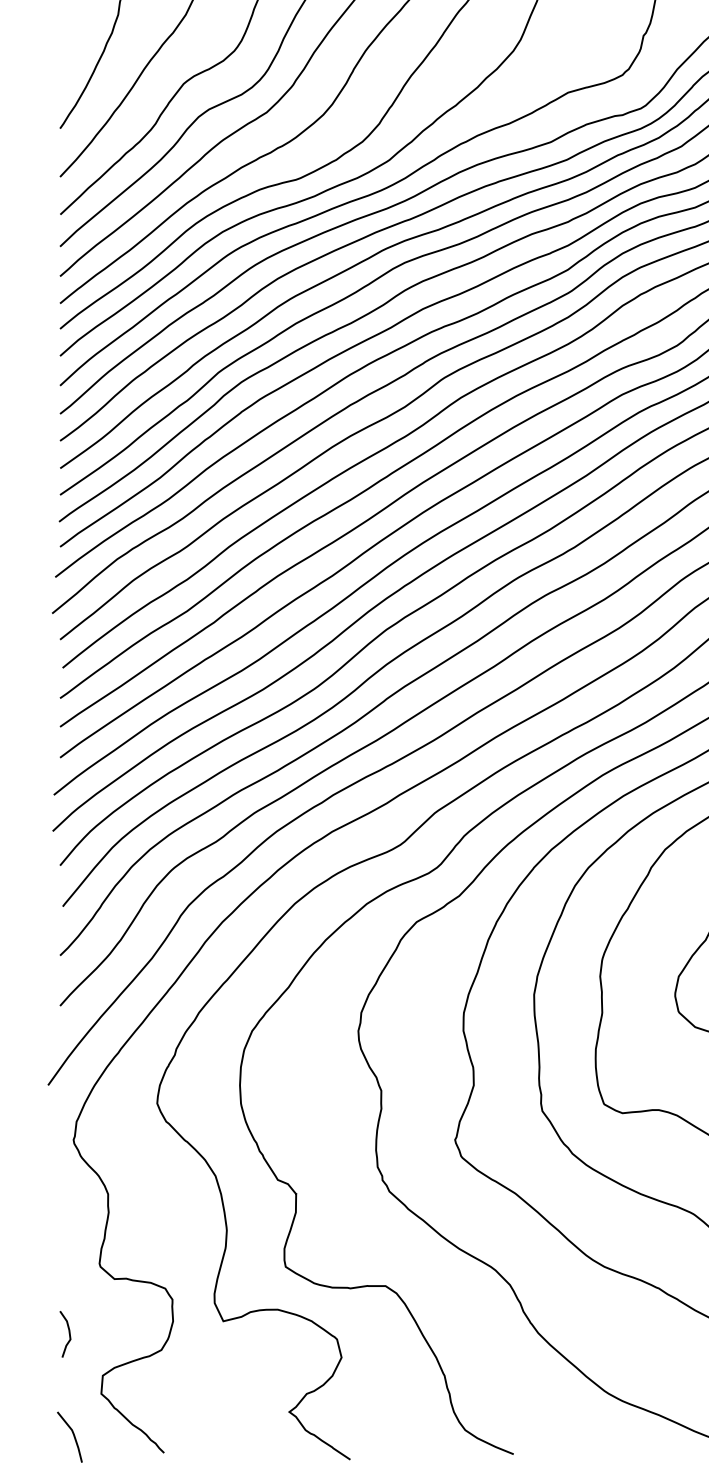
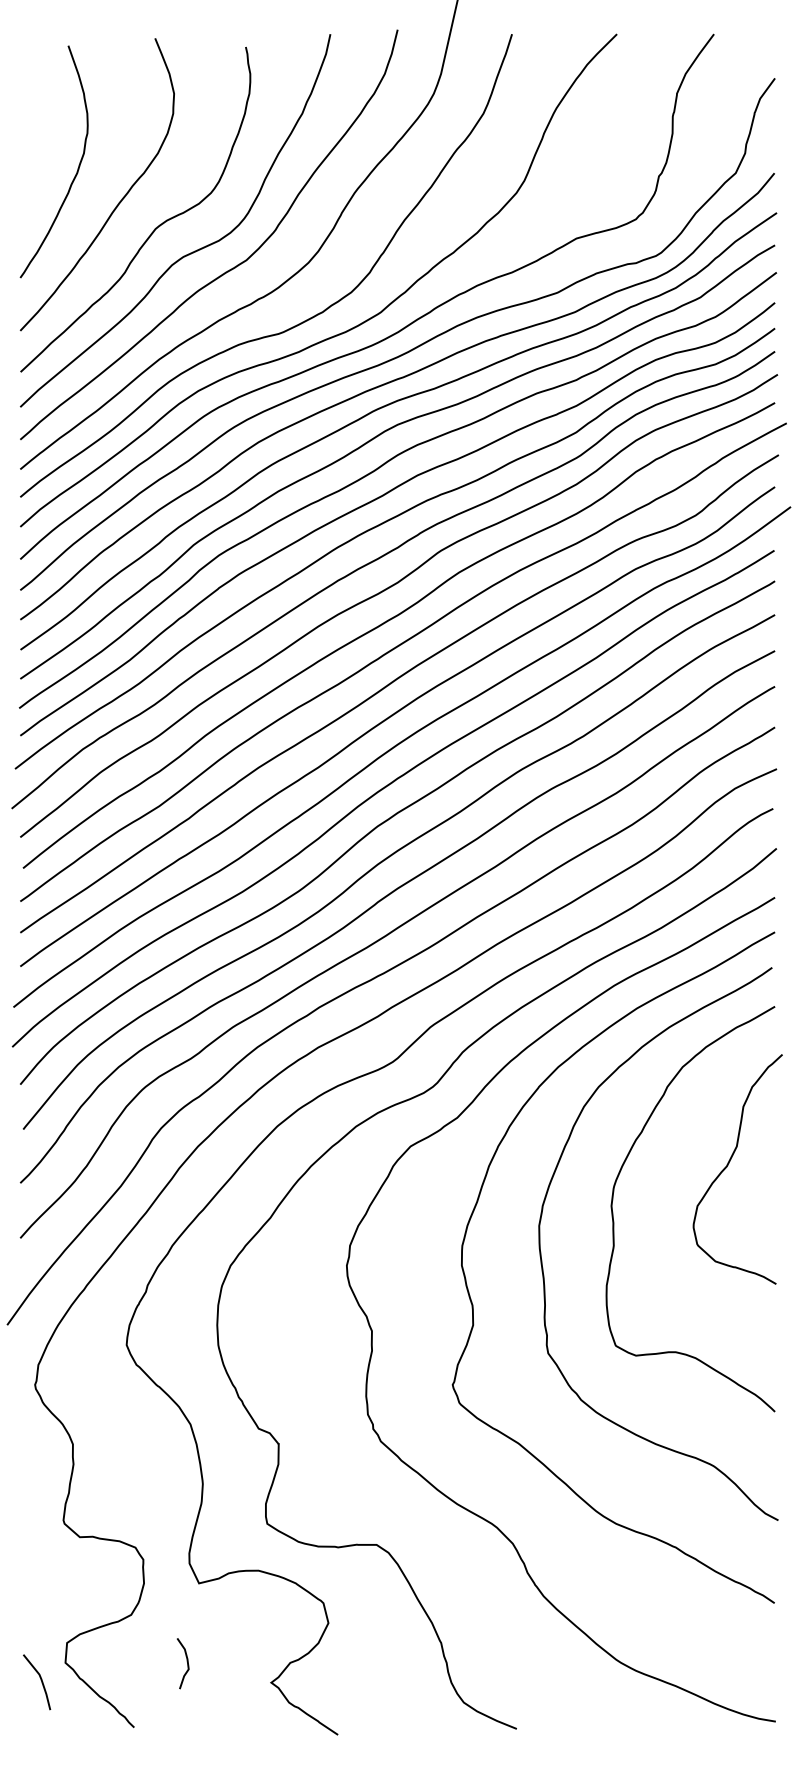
curve: (68, 1332) -> (186, 1661), moved
line: (73, 1435) -> (40, 1680), moved

